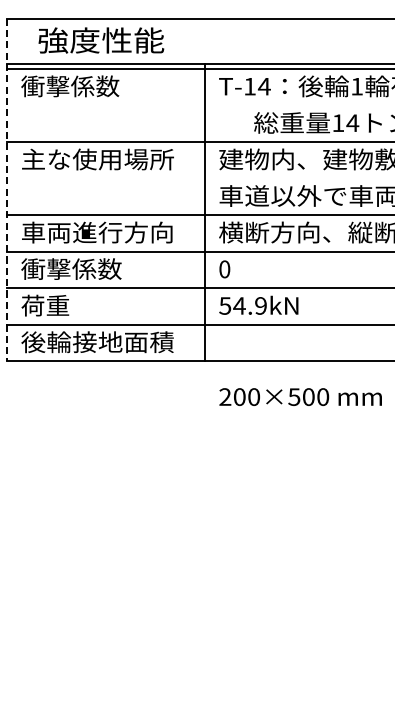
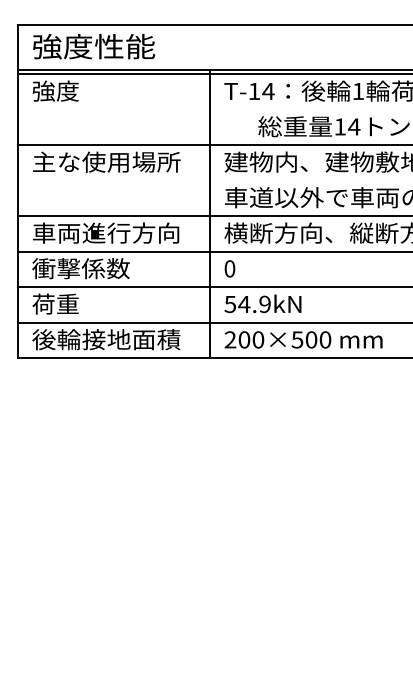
text: (100, 40) -> (93, 46), moved
text: (69, 85) -> (79, 90), 衝撃係数 -> 強度
line: (7, 190) -> (18, 192), dashed -> solid
text: (300, 396) -> (303, 339), moved

